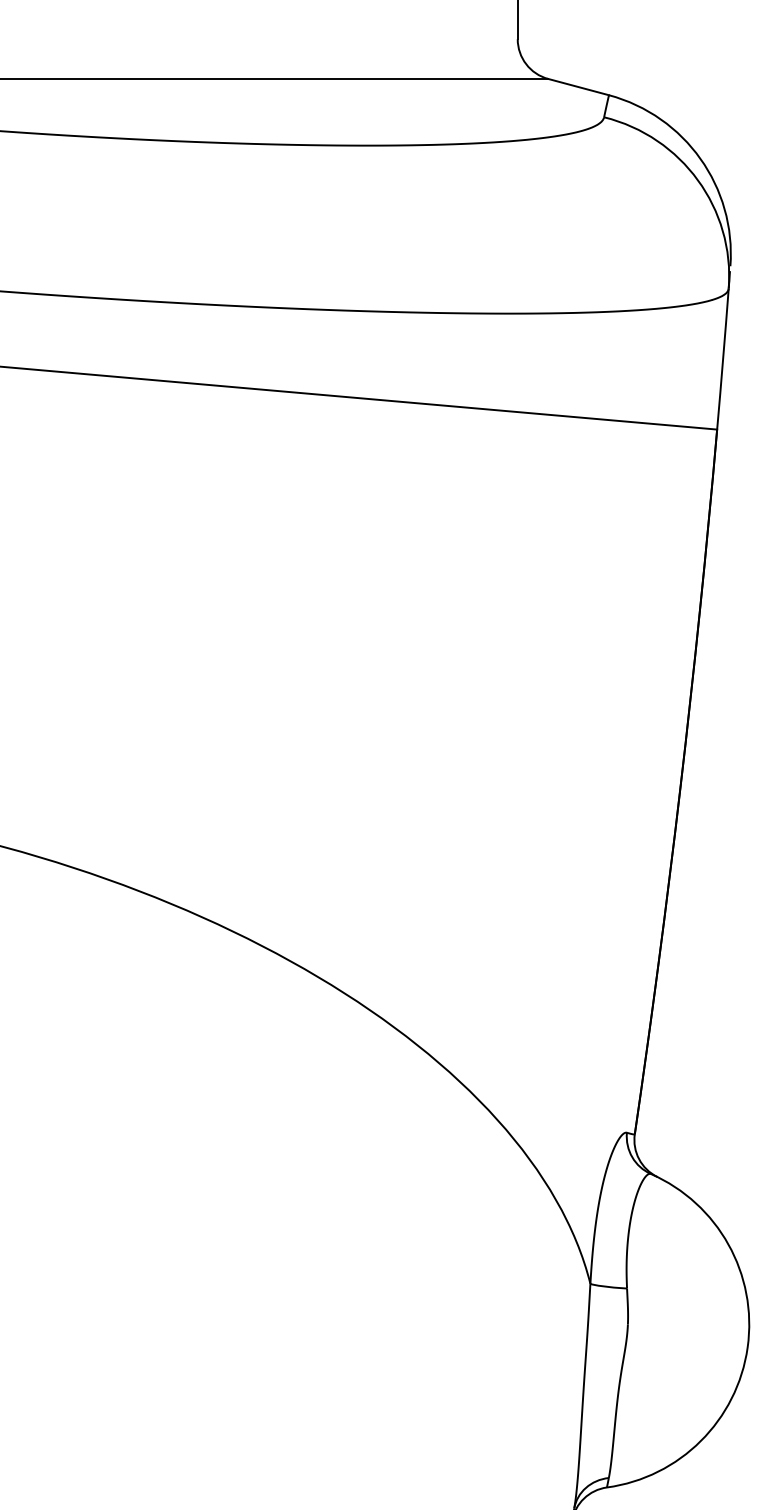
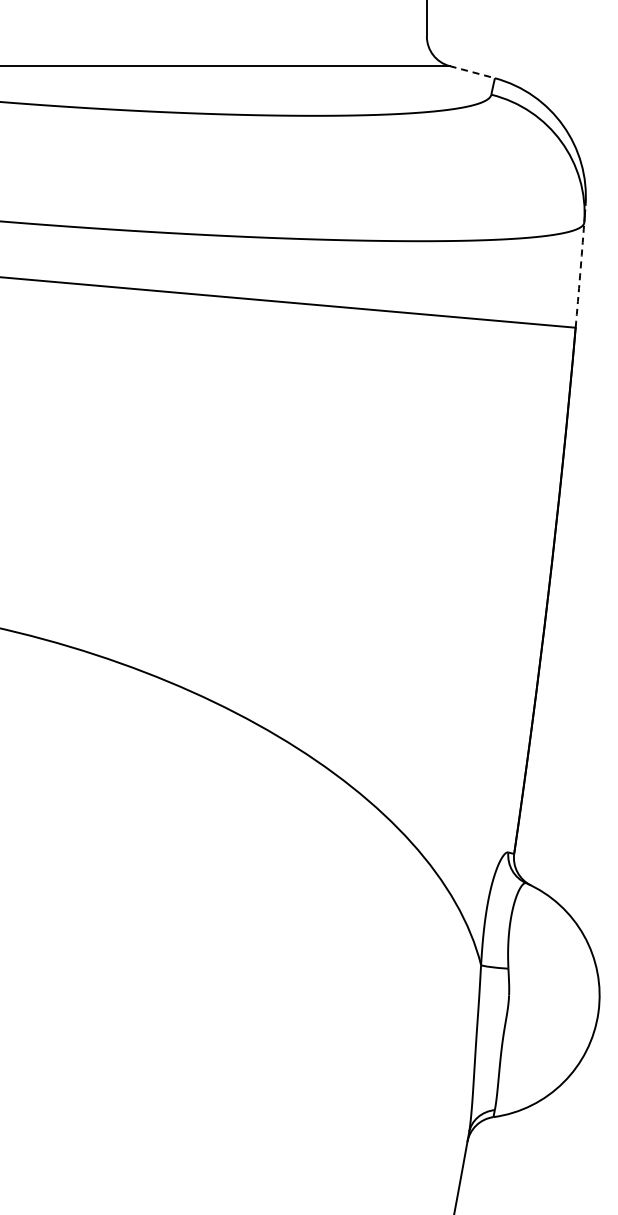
line: (578, 87) -> (472, 72), solid -> dashed
arc: (723, 359) -> (580, 275), solid -> dashed

